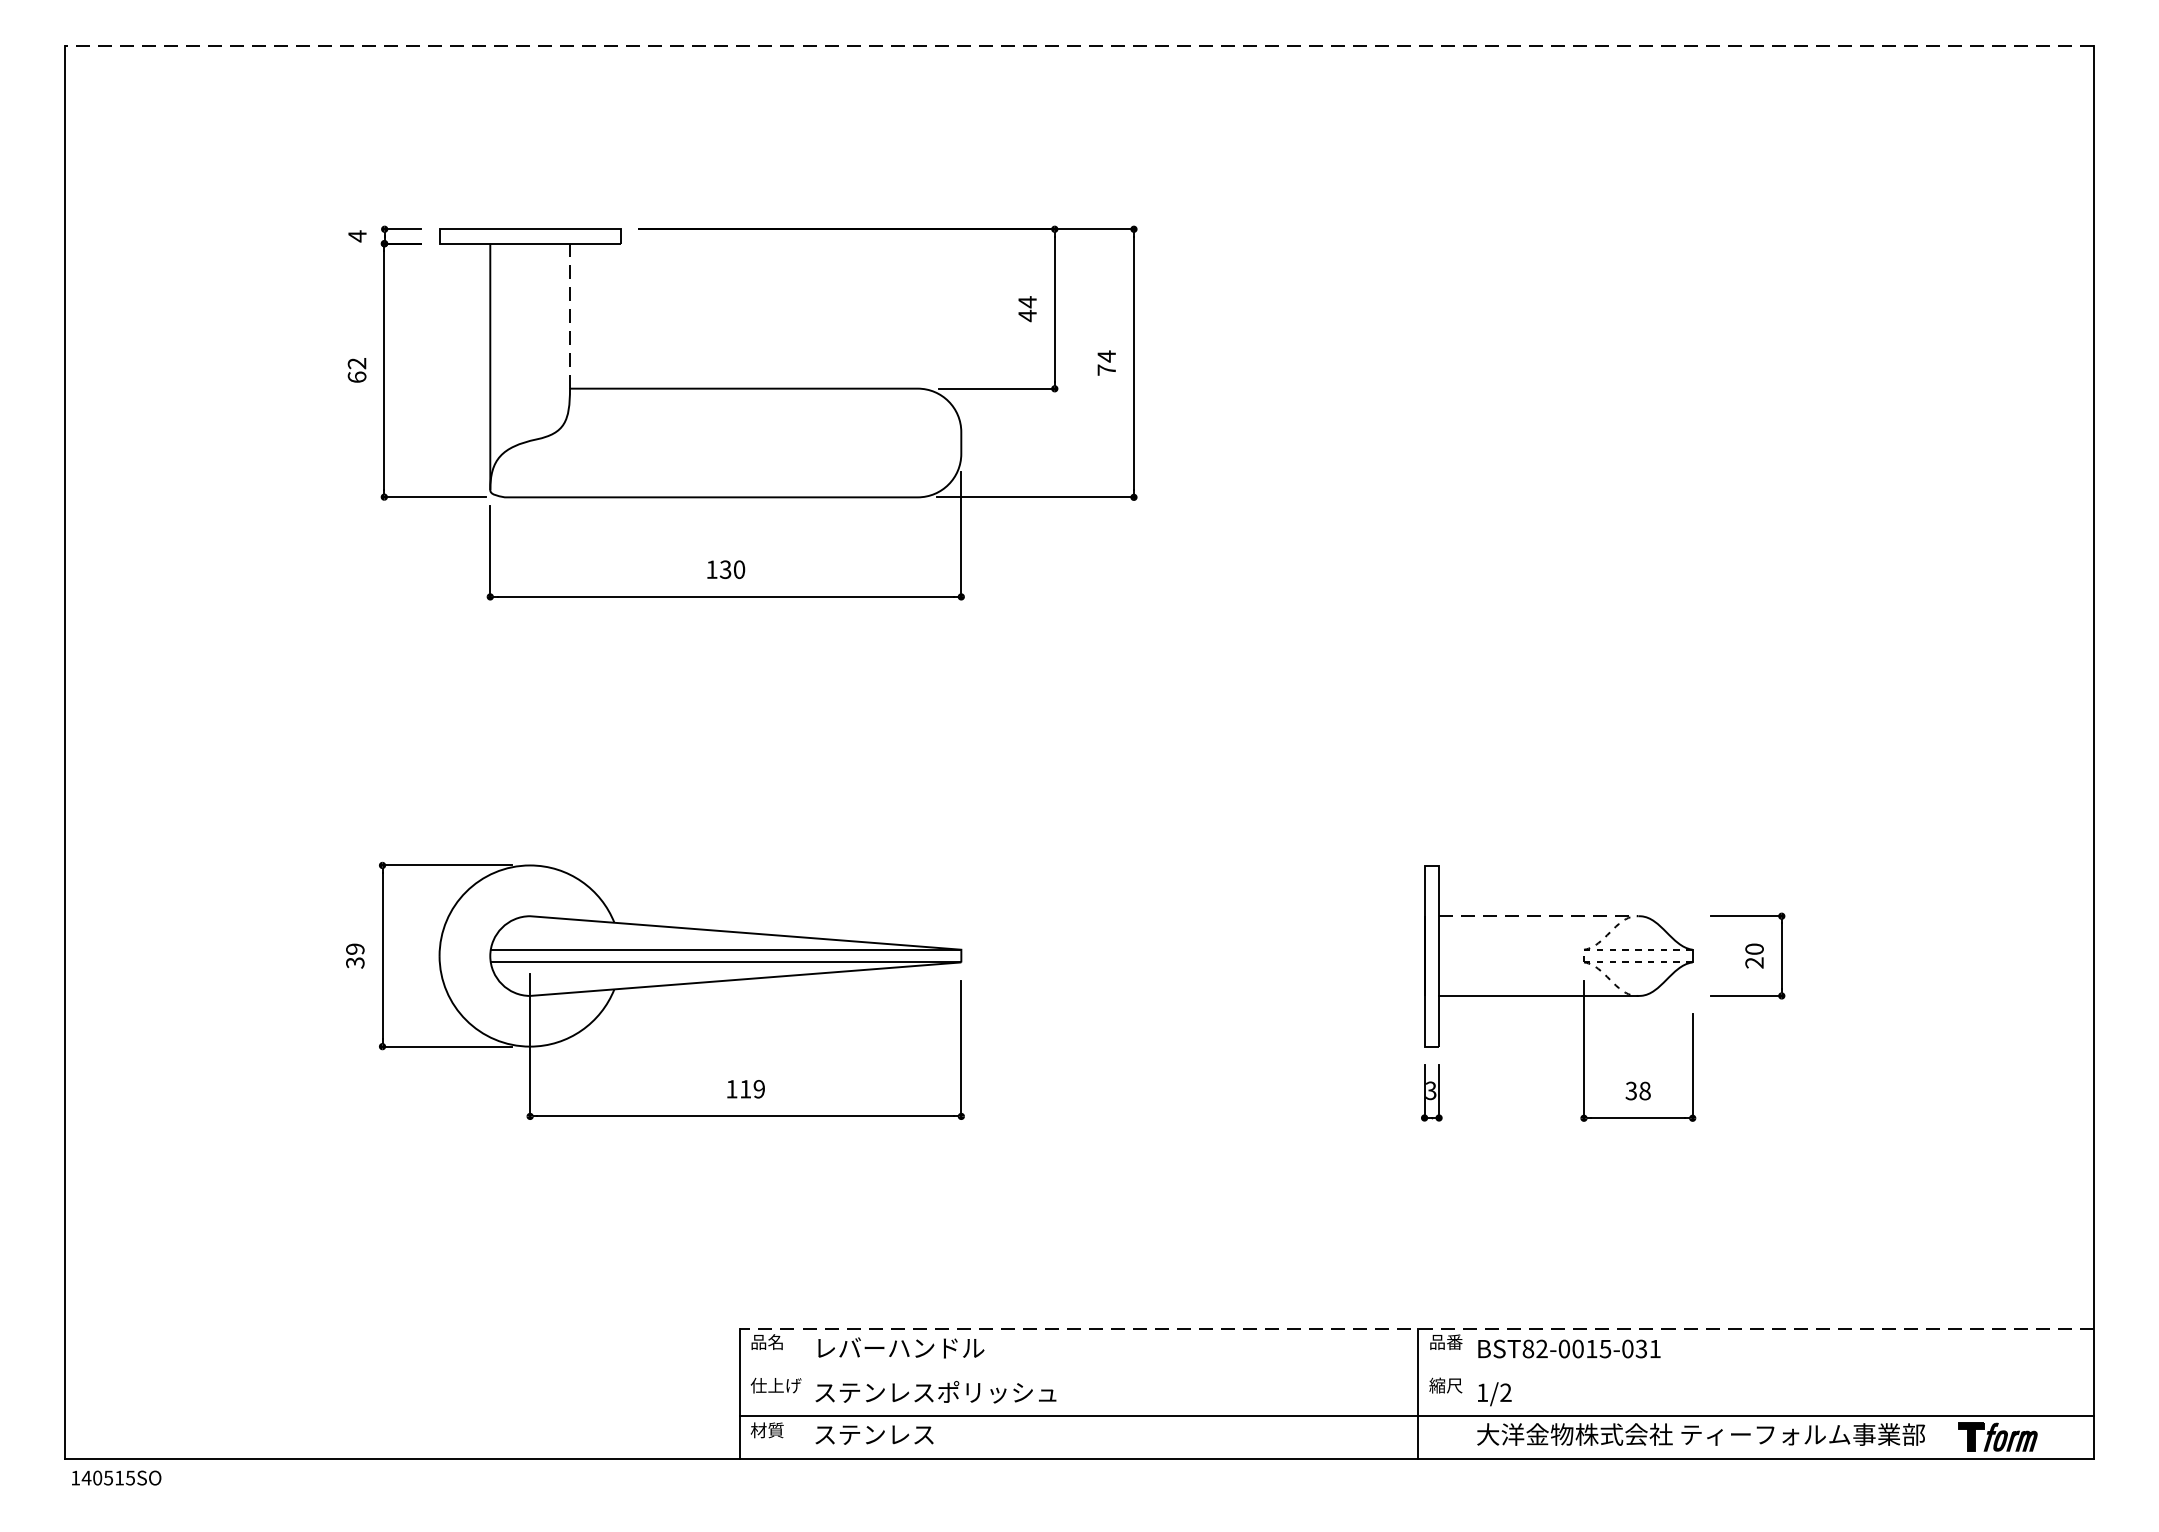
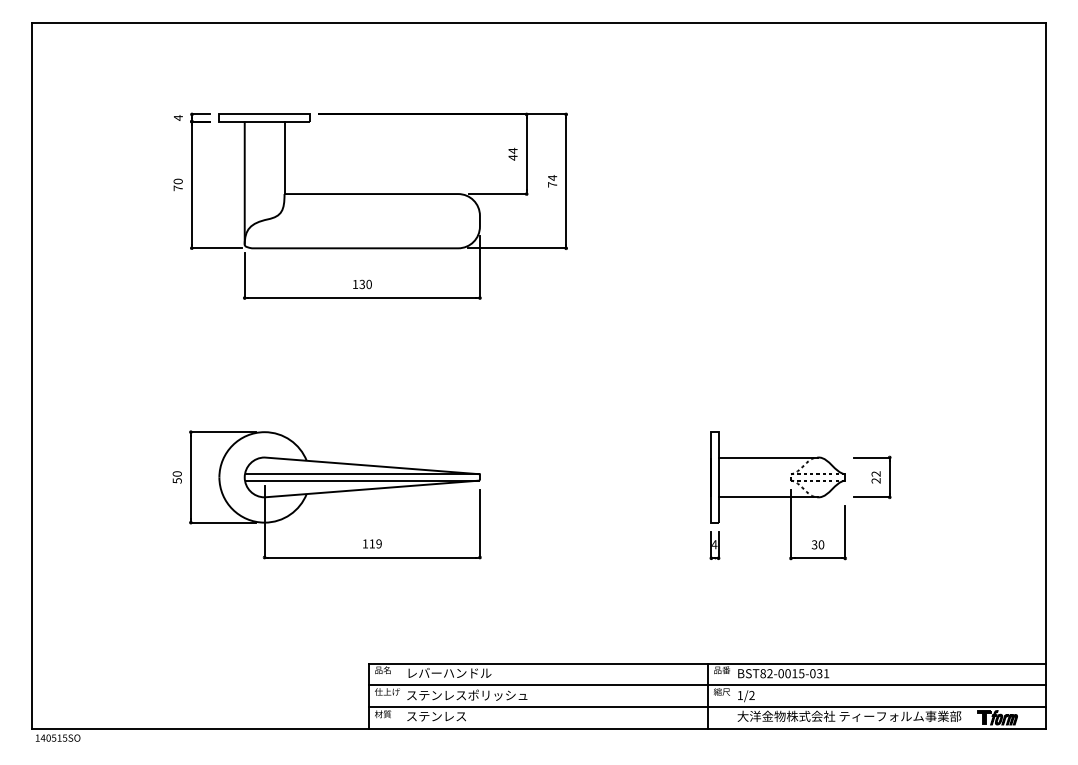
line: (1080, 47) -> (539, 23), dashed -> solid
line: (569, 315) -> (284, 157), dashed -> solid
text: (355, 369) -> (177, 184), 62 -> 70
line: (1539, 916) -> (768, 457), dashed -> solid
text: (1753, 948) -> (875, 473), 20 -> 22
text: (353, 956) -> (176, 477), 39 -> 50
text: (1430, 1090) -> (714, 544), 3 -> 4
text: (1645, 1092) -> (821, 545), 38 -> 30
line: (1416, 1328) -> (707, 663), dashed -> solid
line: (1416, 1372) -> (707, 685), added

